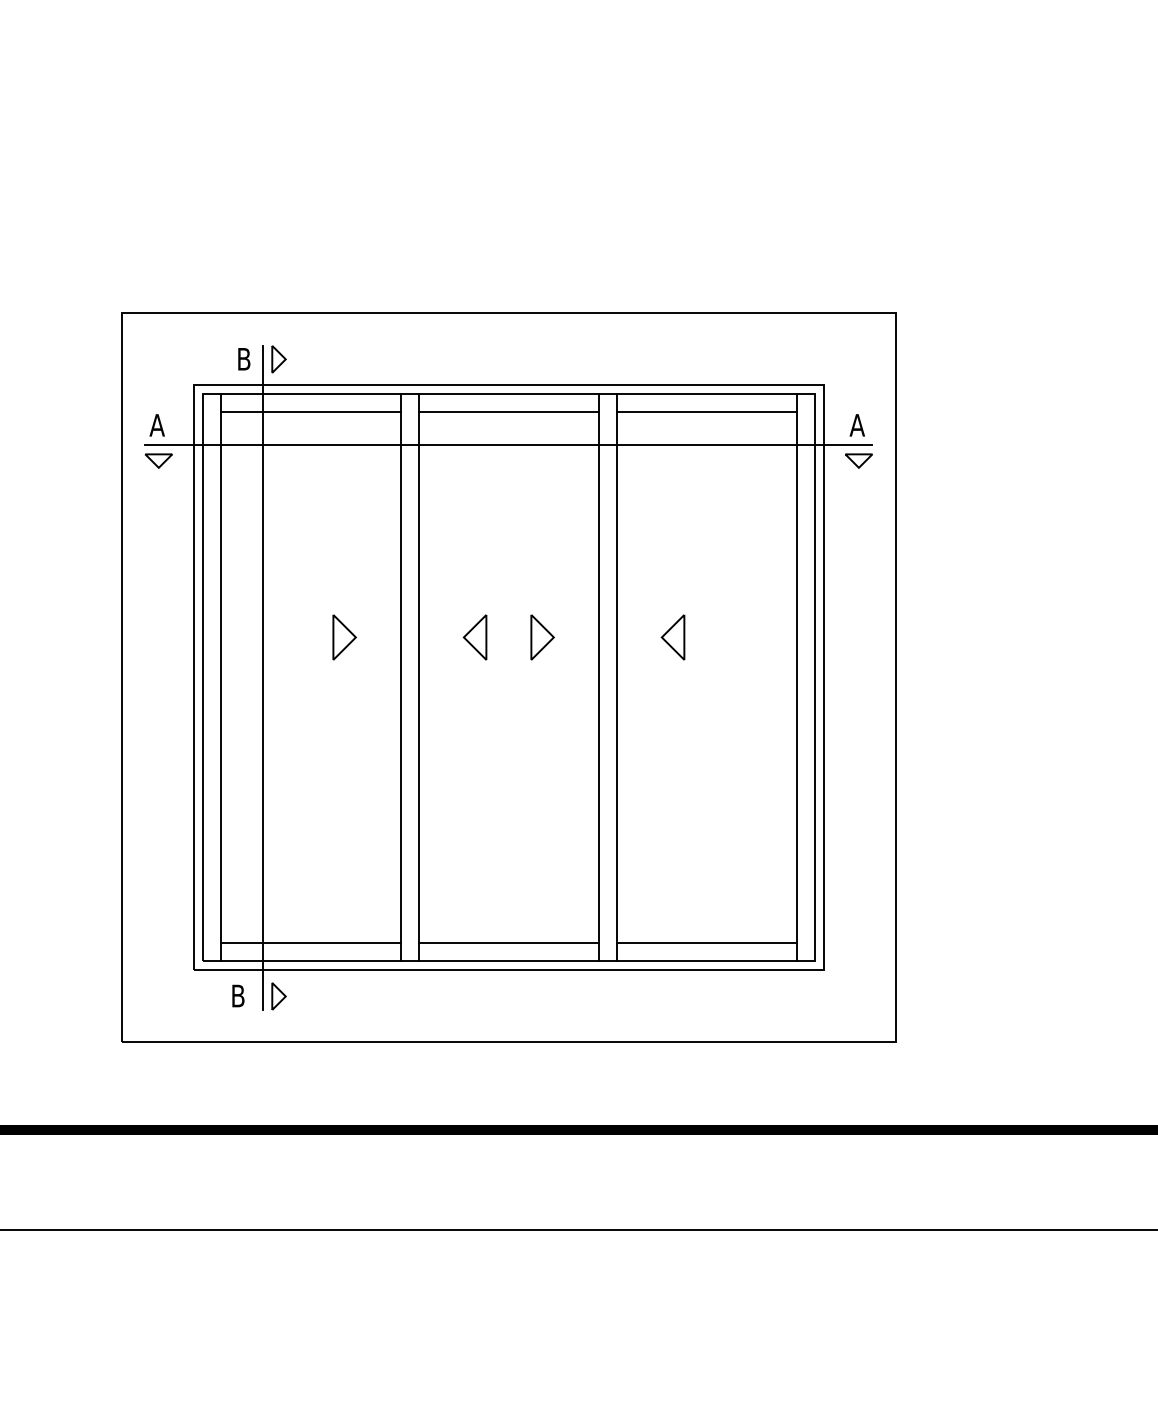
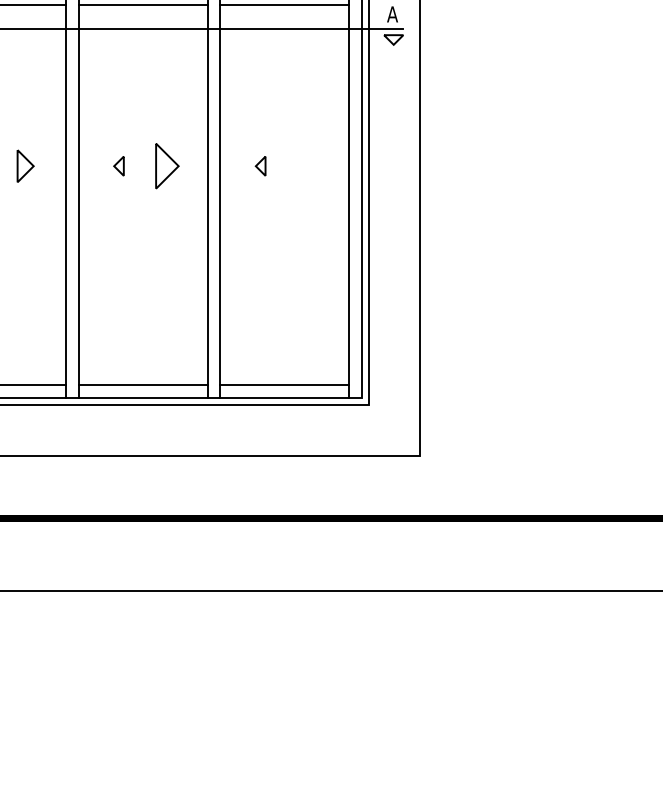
part: (474, 637) -> (118, 166), size x0.6
part: (542, 637) -> (167, 166), size x1.4
part: (672, 637) -> (260, 166), size x0.6

